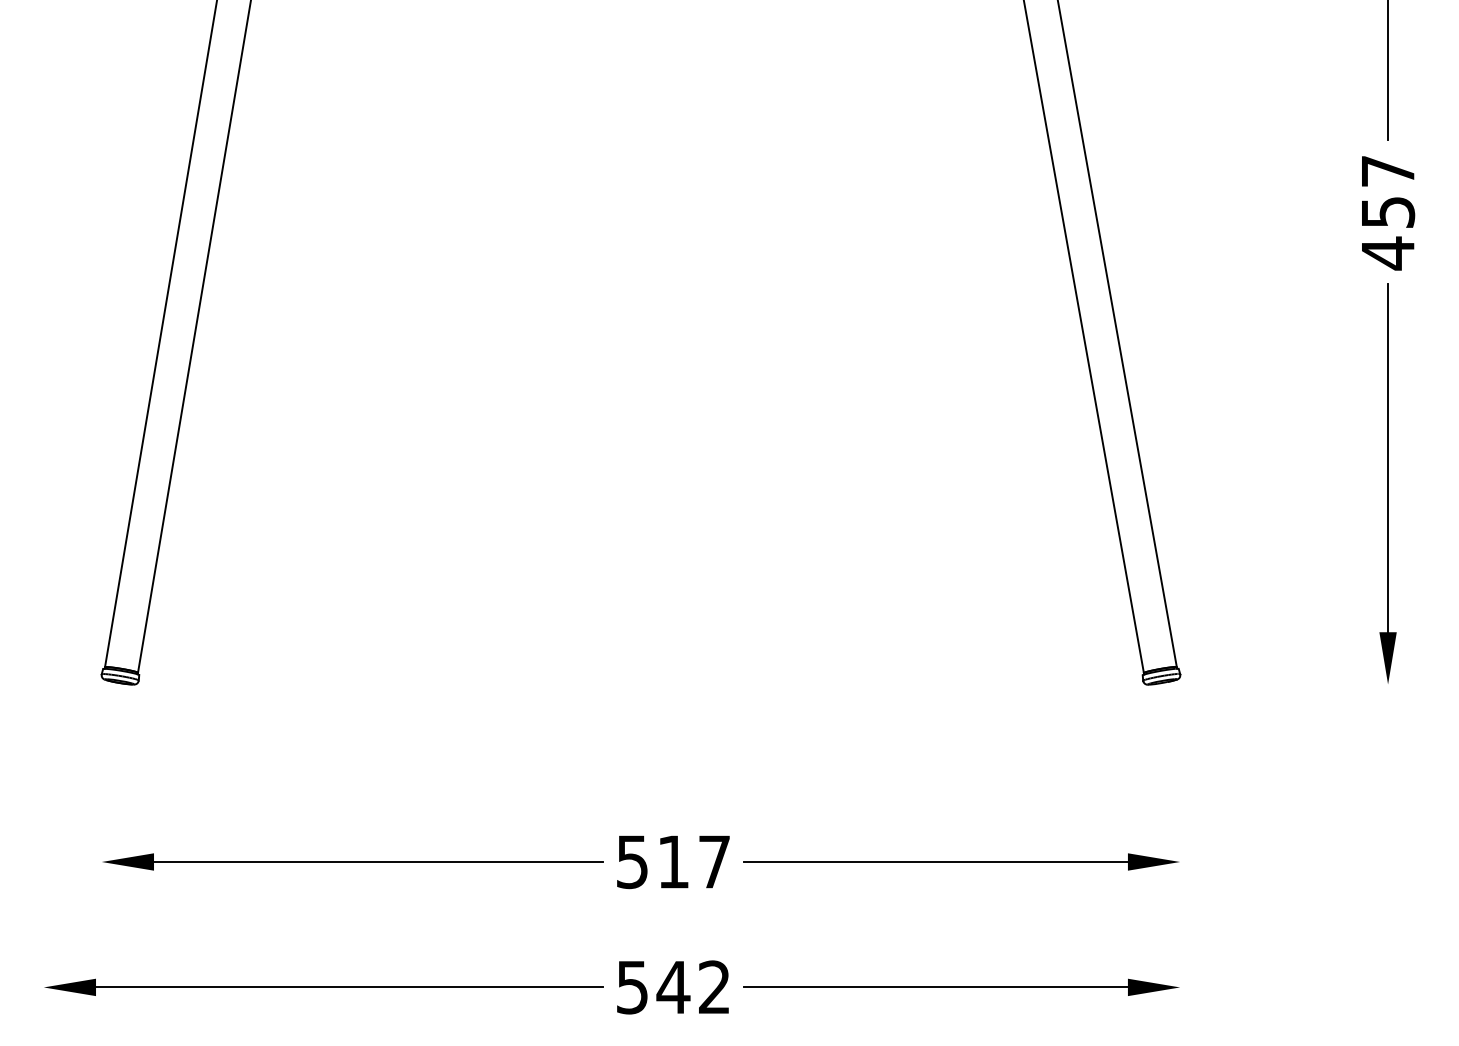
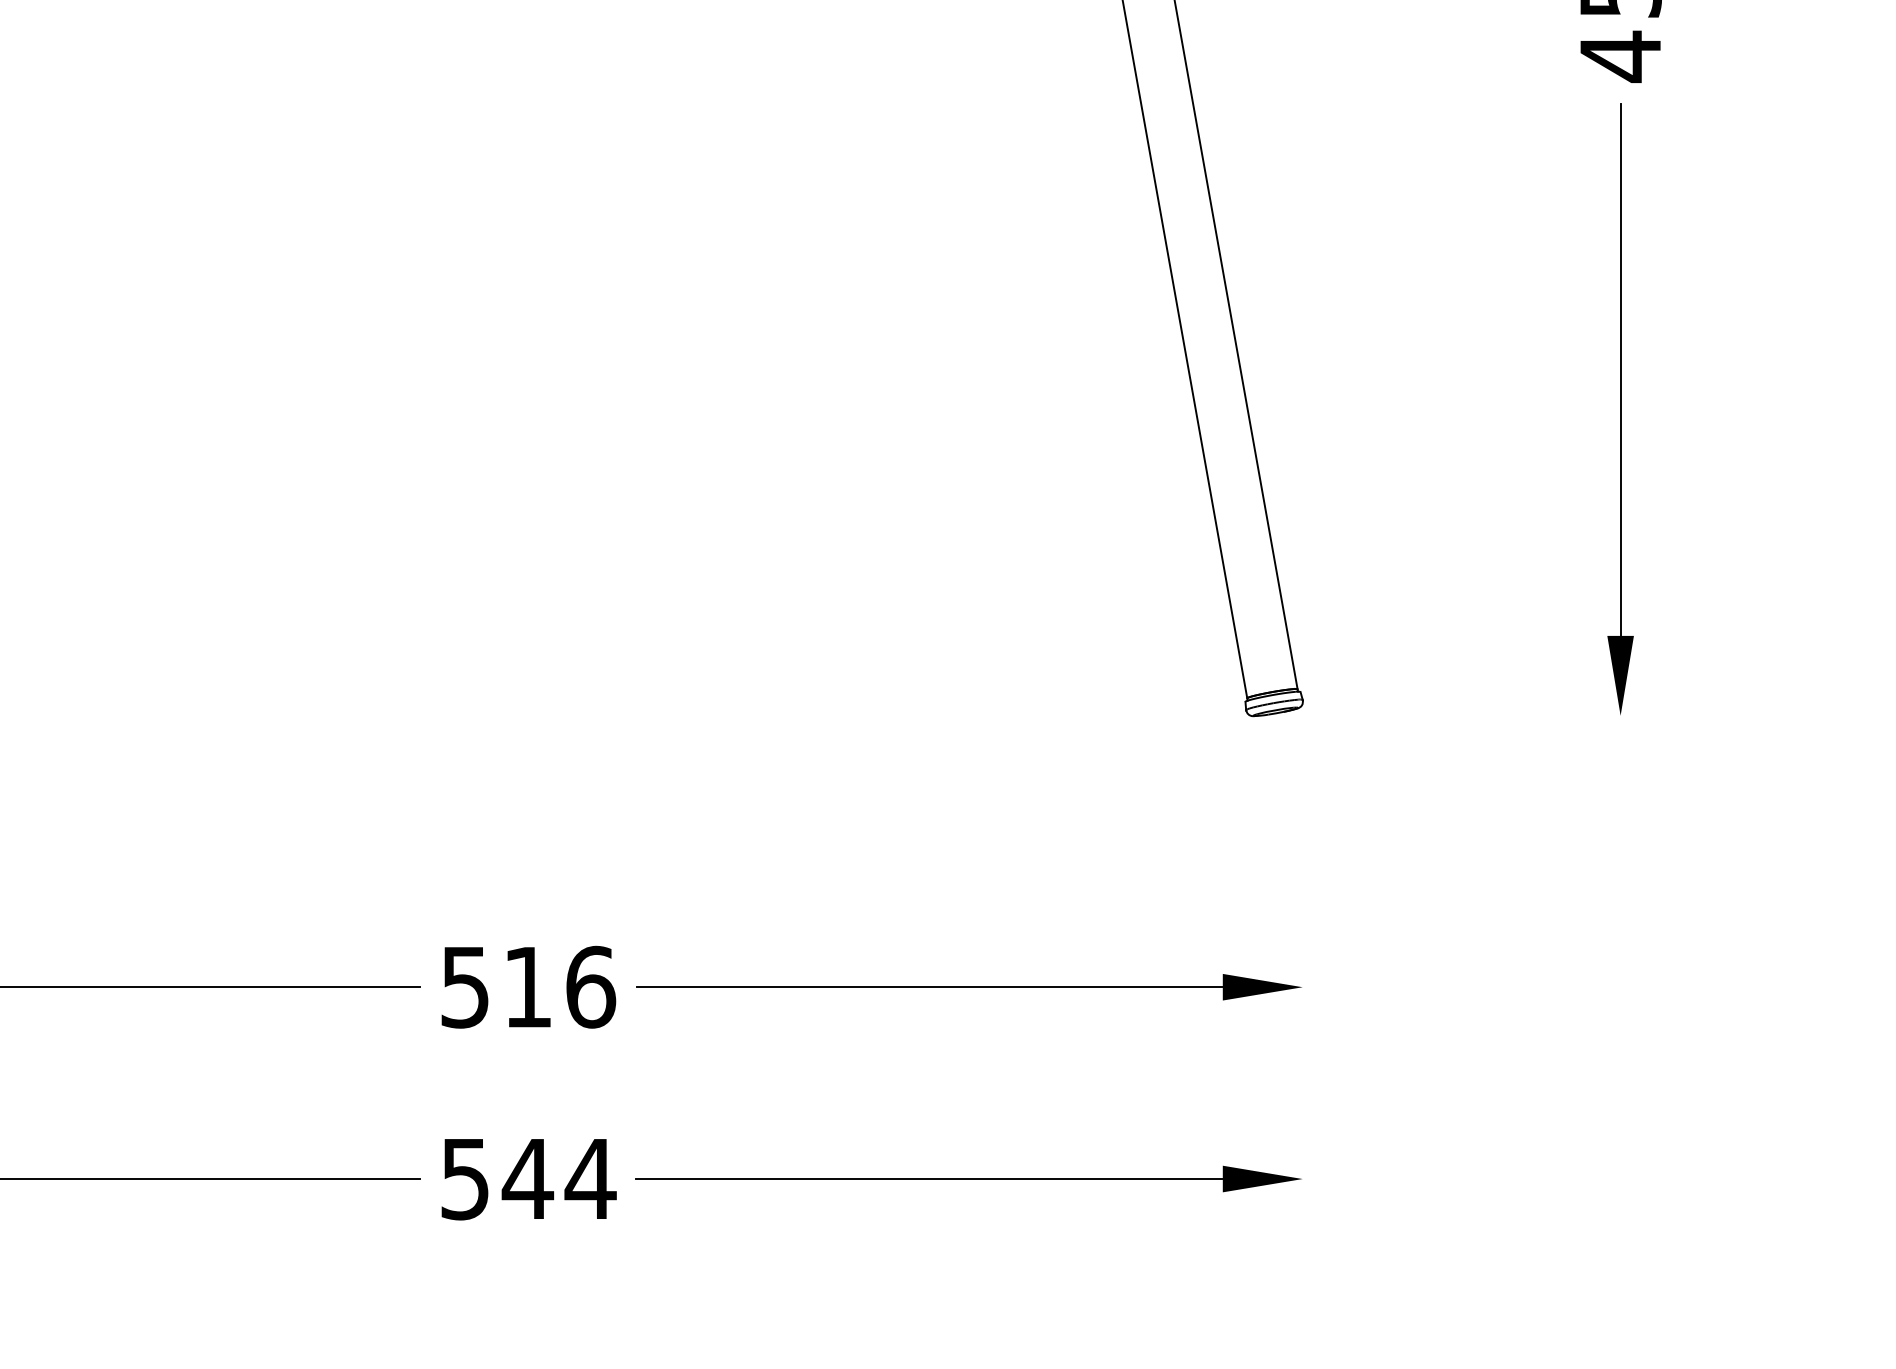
text: (714, 862) -> (590, 987), 517 -> 516
text: (714, 986) -> (590, 1177), 542 -> 544

